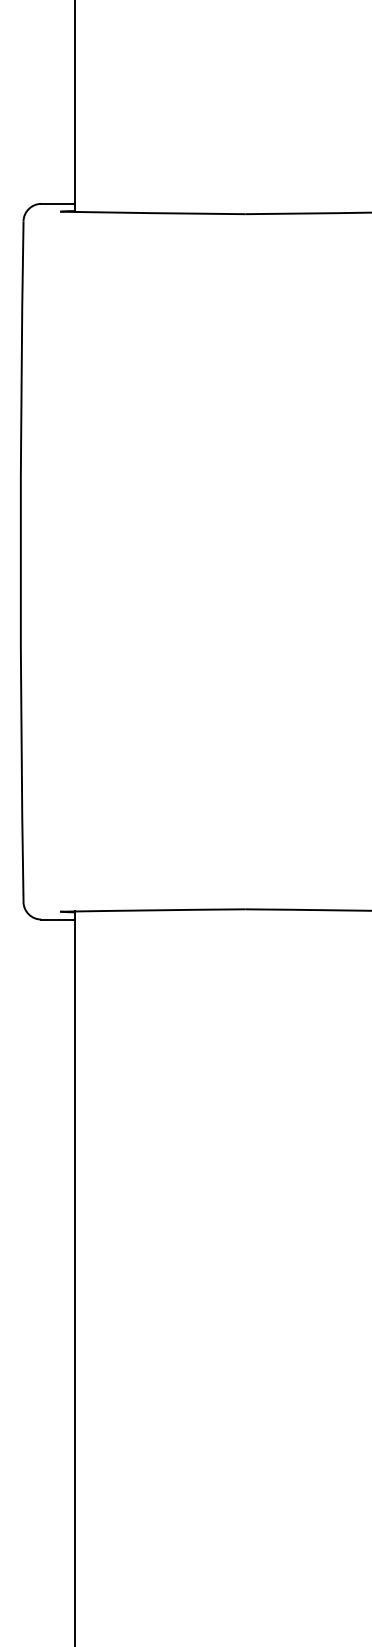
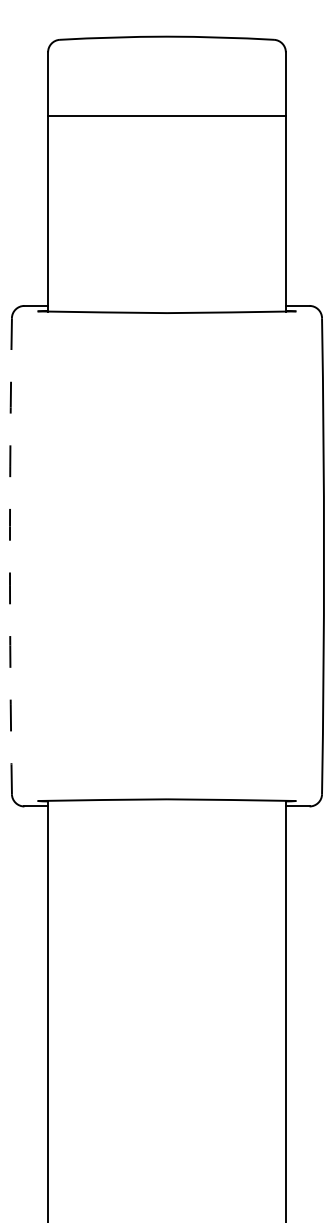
arc: (20, 562) -> (9, 556), solid -> dashed

